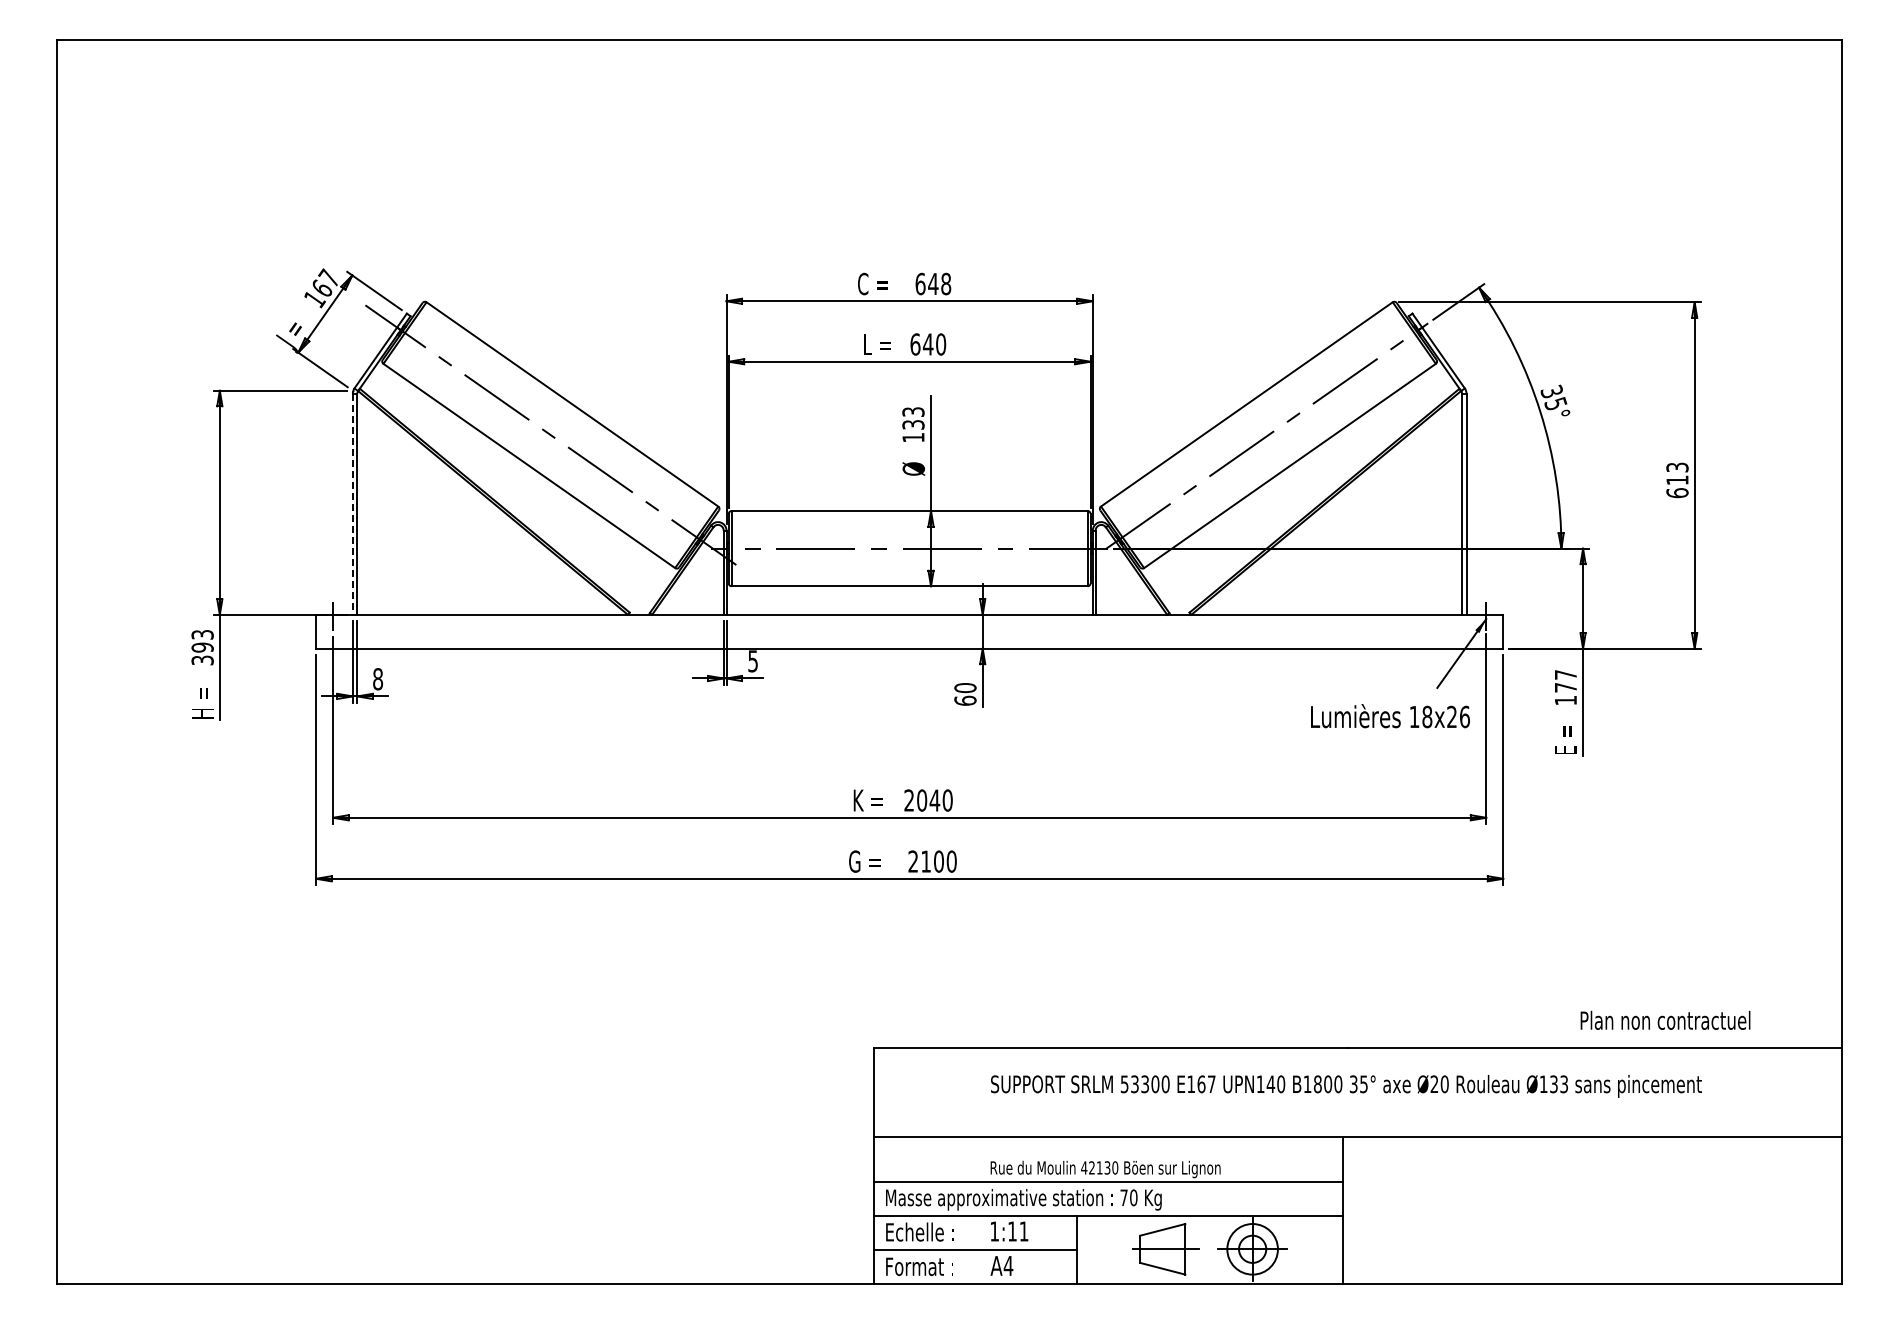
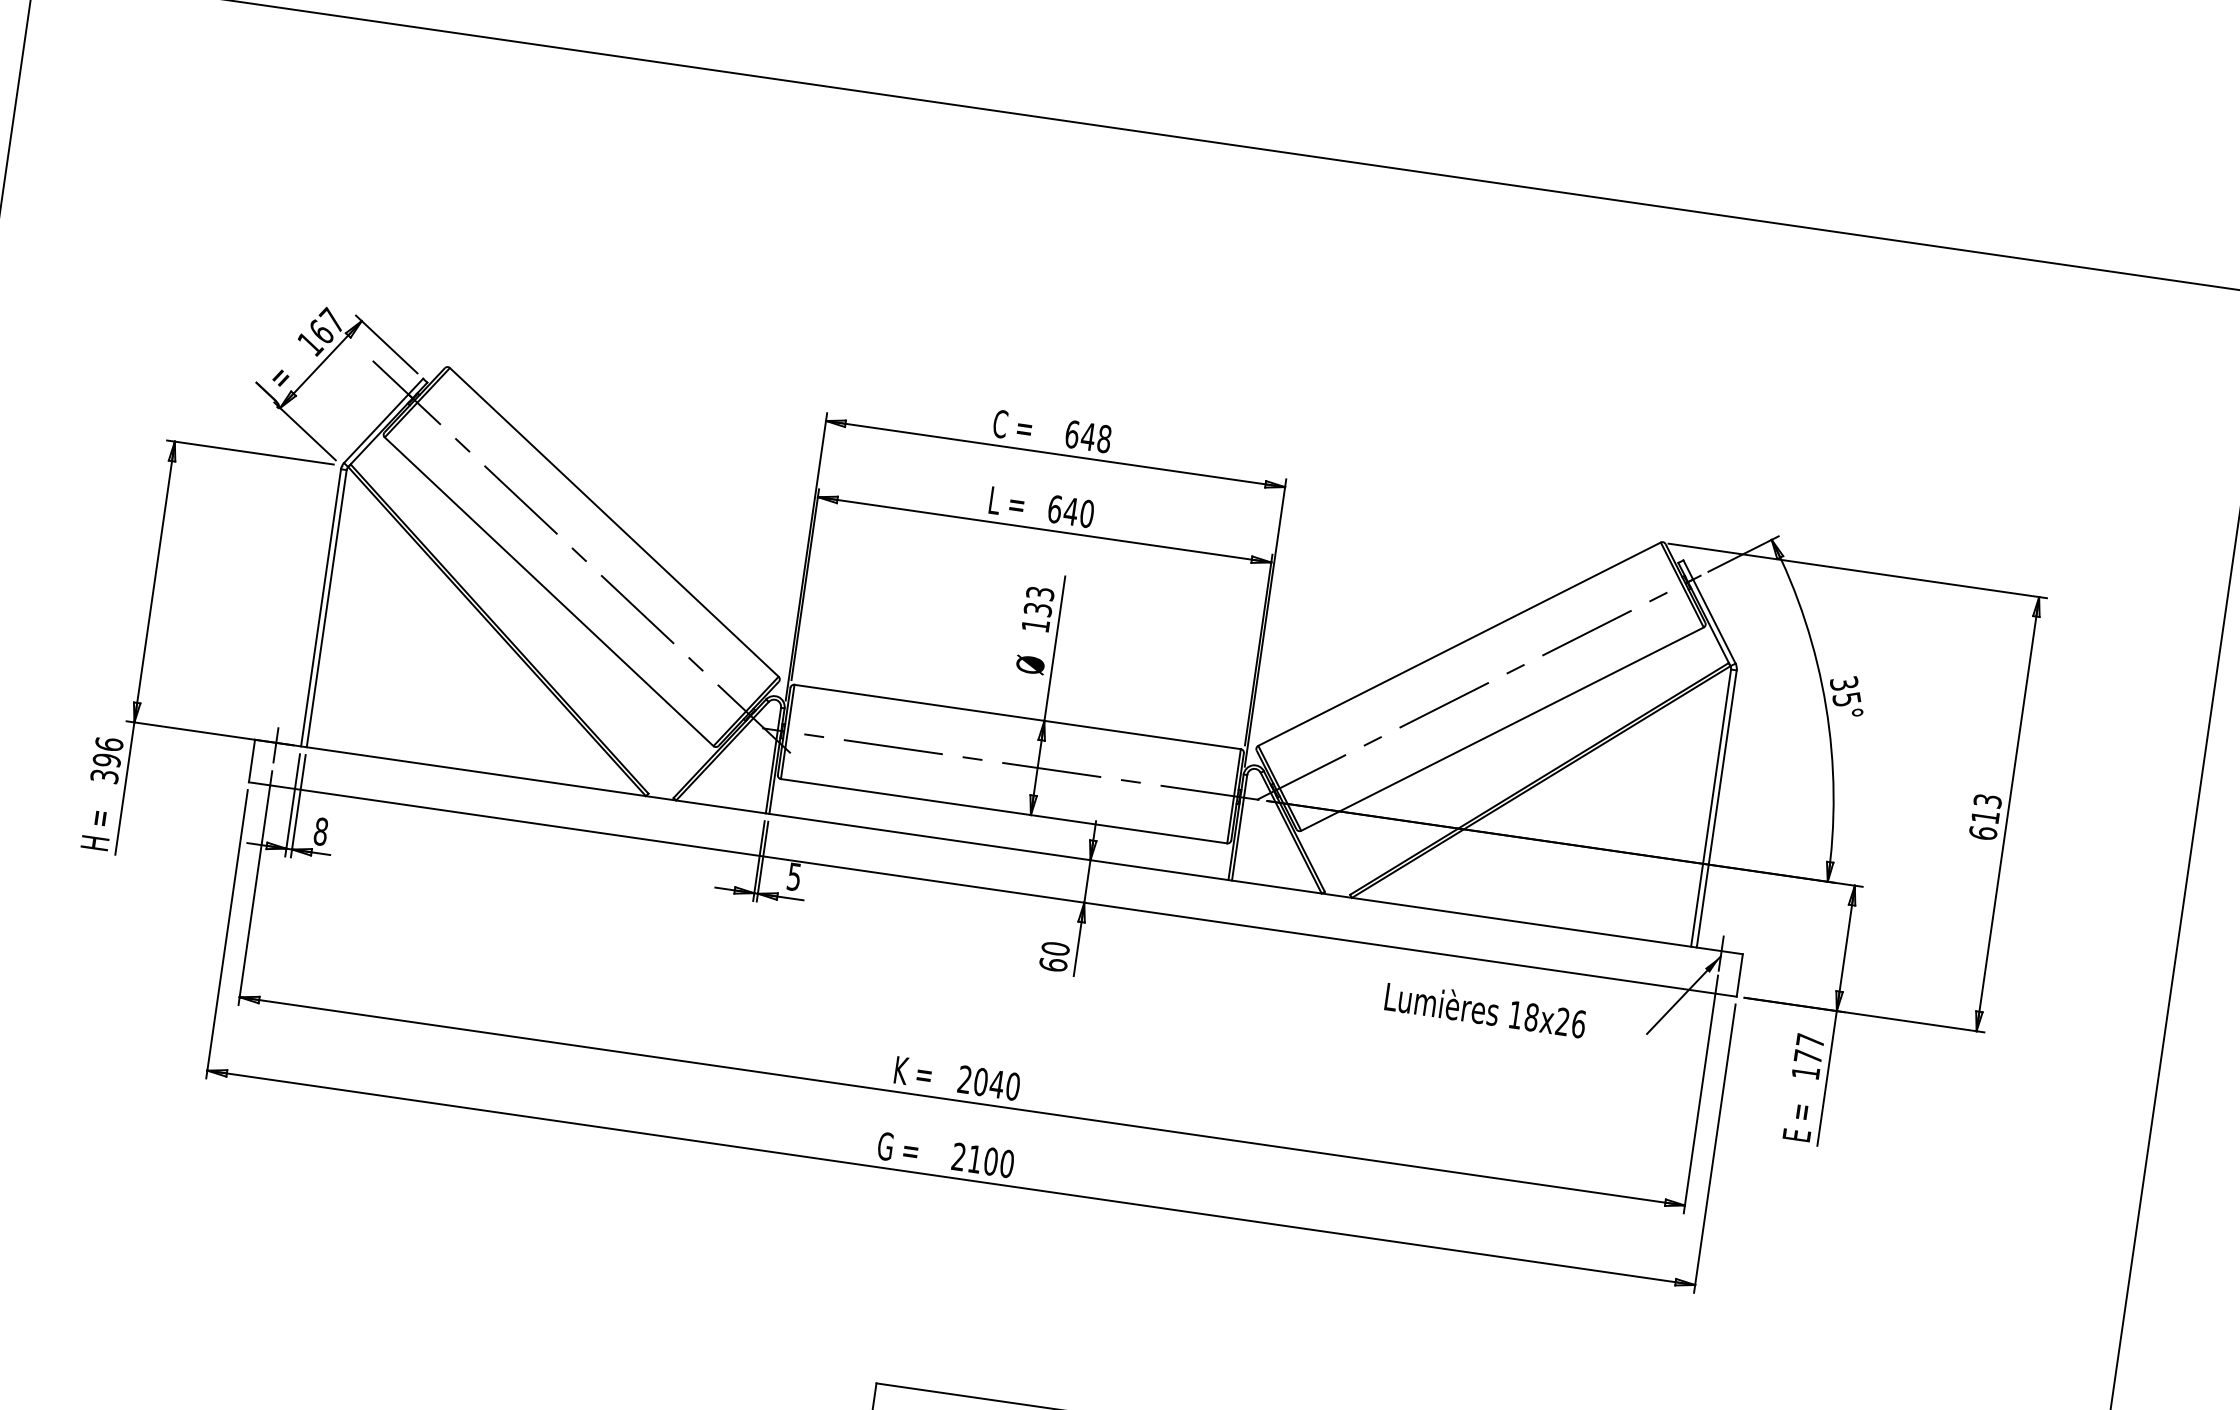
line: (352, 504) -> (320, 608), dashed -> solid
text: (202, 634) -> (109, 743), 393 -> 396
text: (1390, 716) -> (1485, 1010), moved

